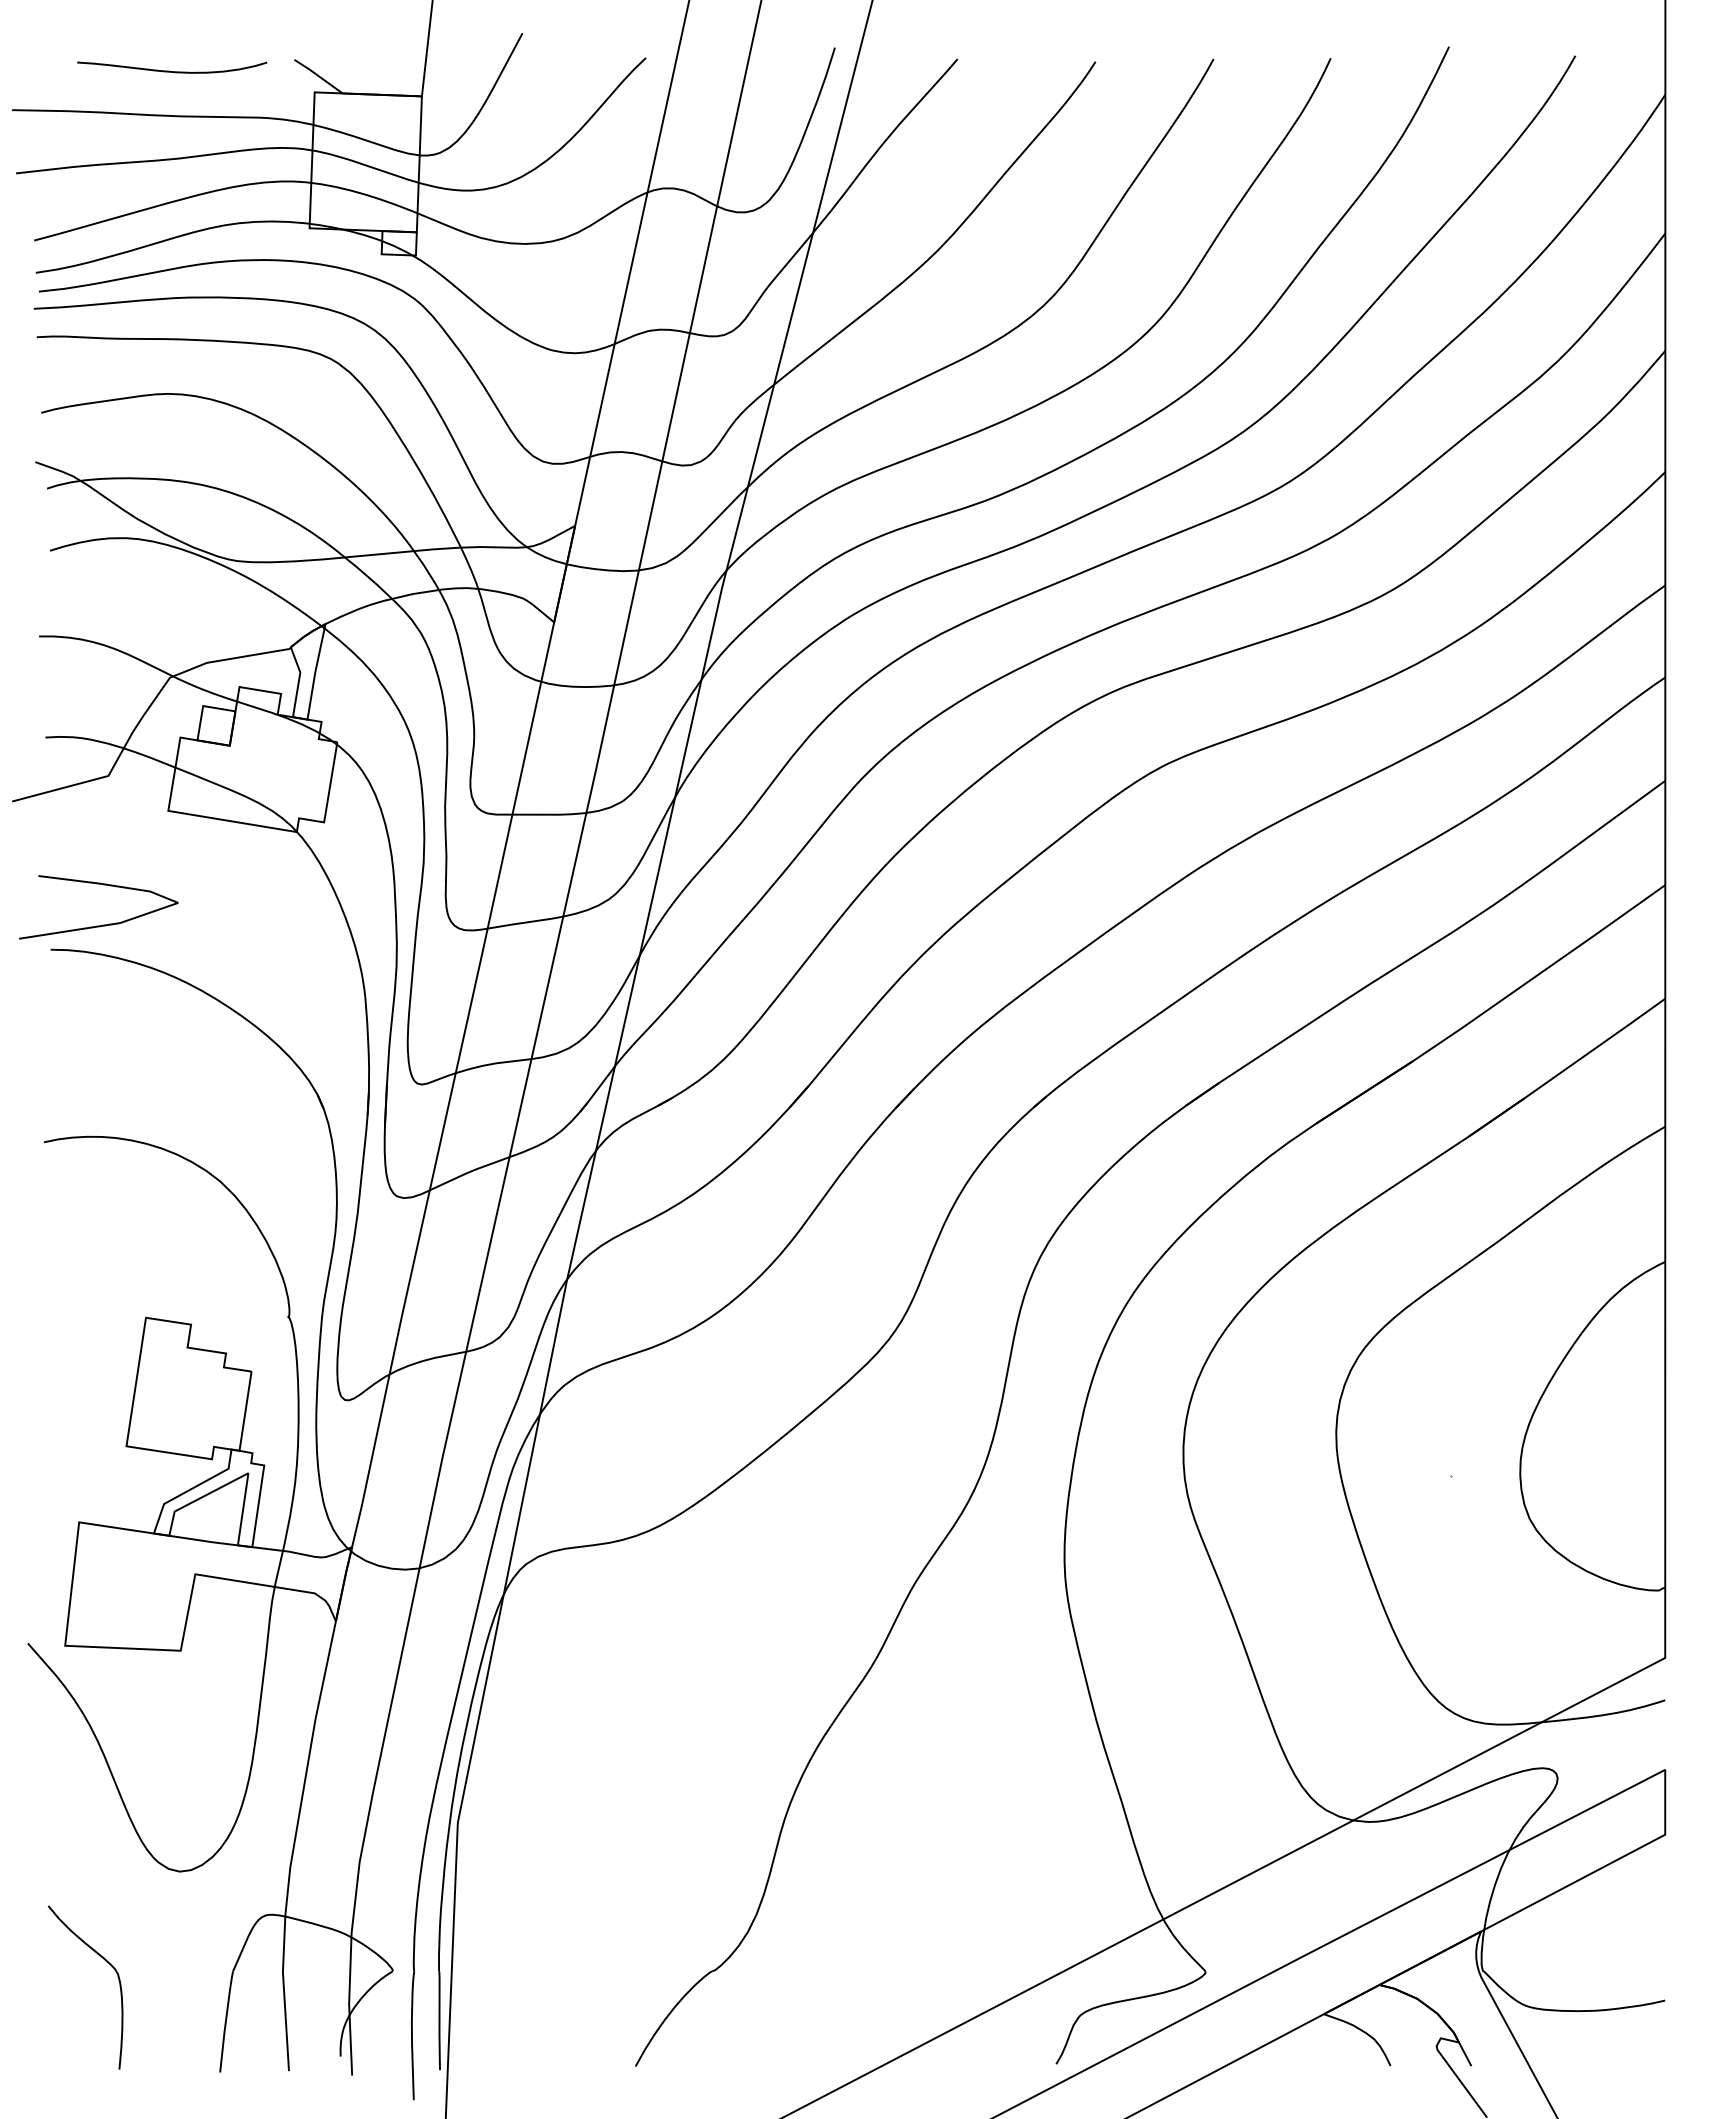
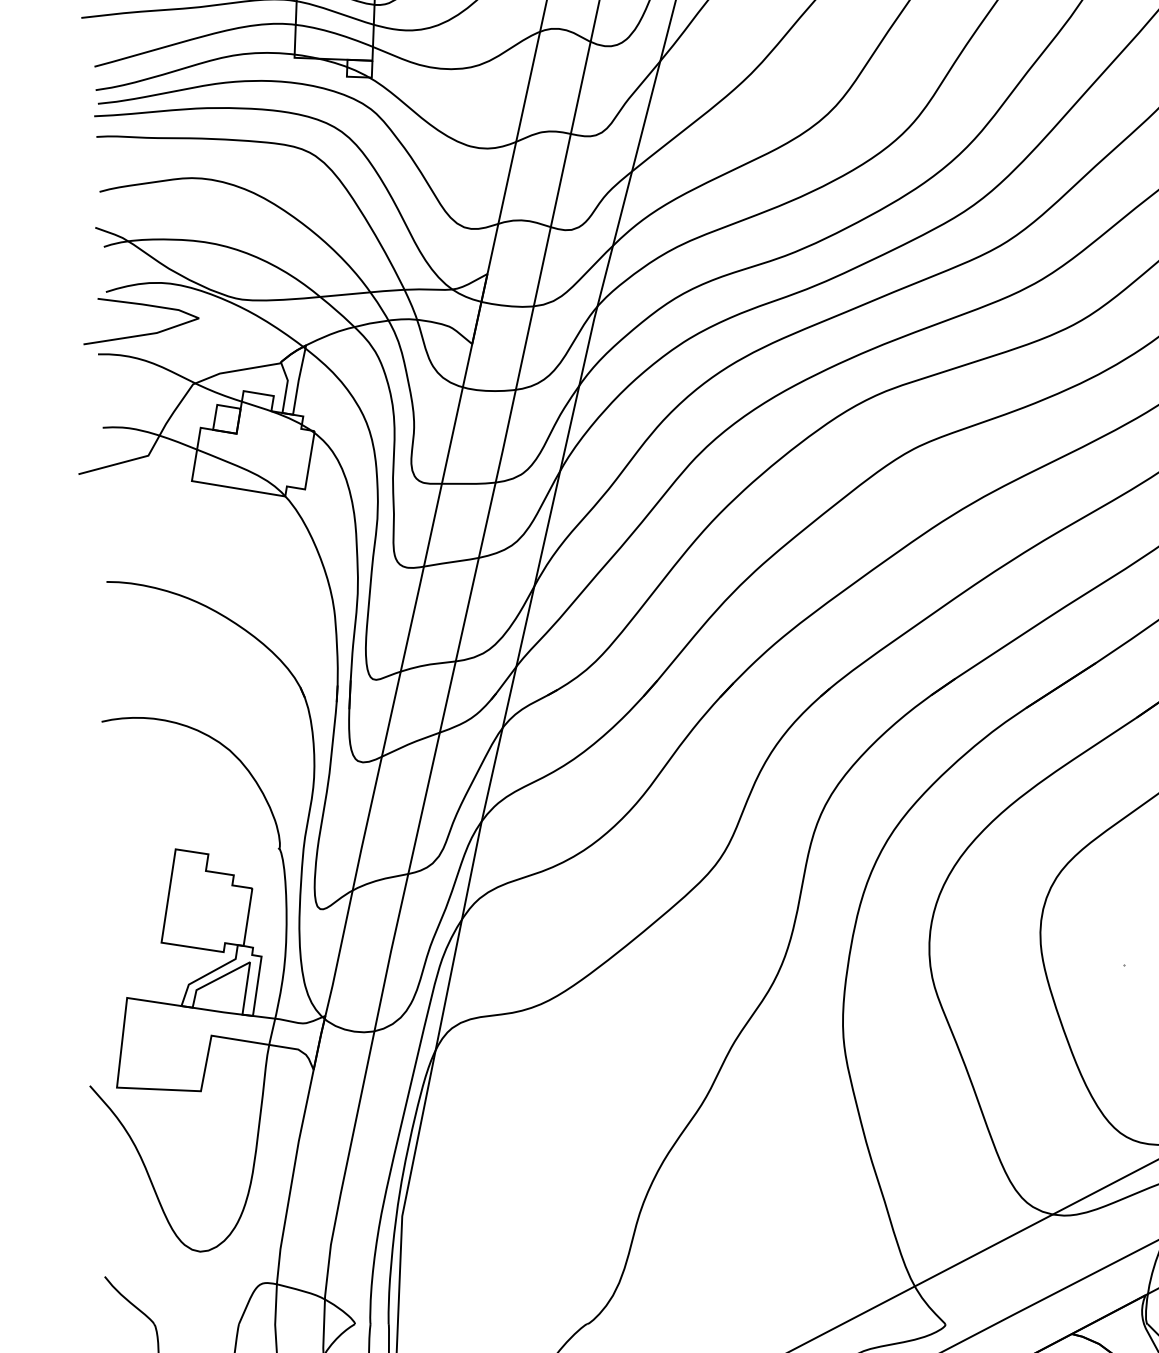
curve: (102, 924) -> (144, 334), moved

